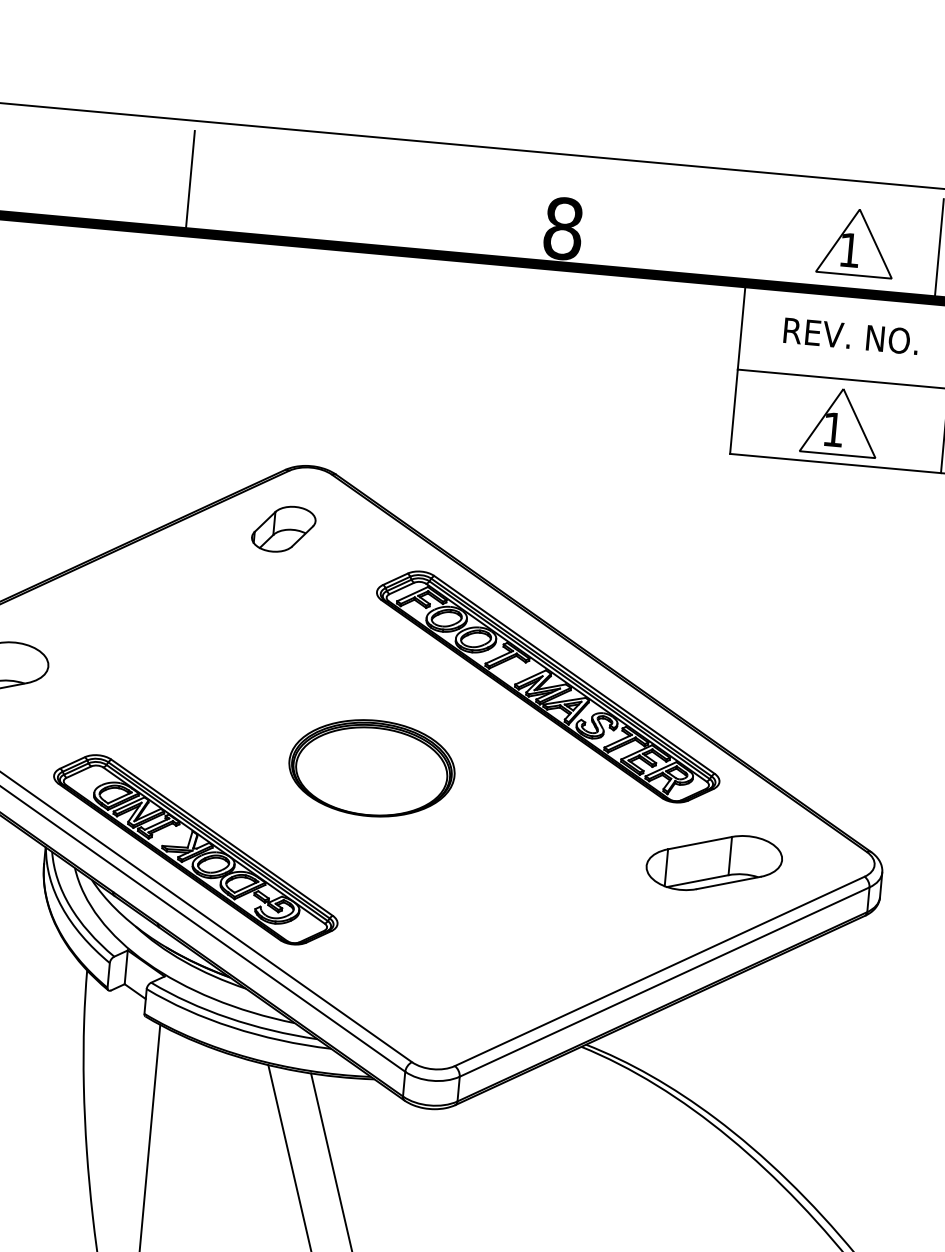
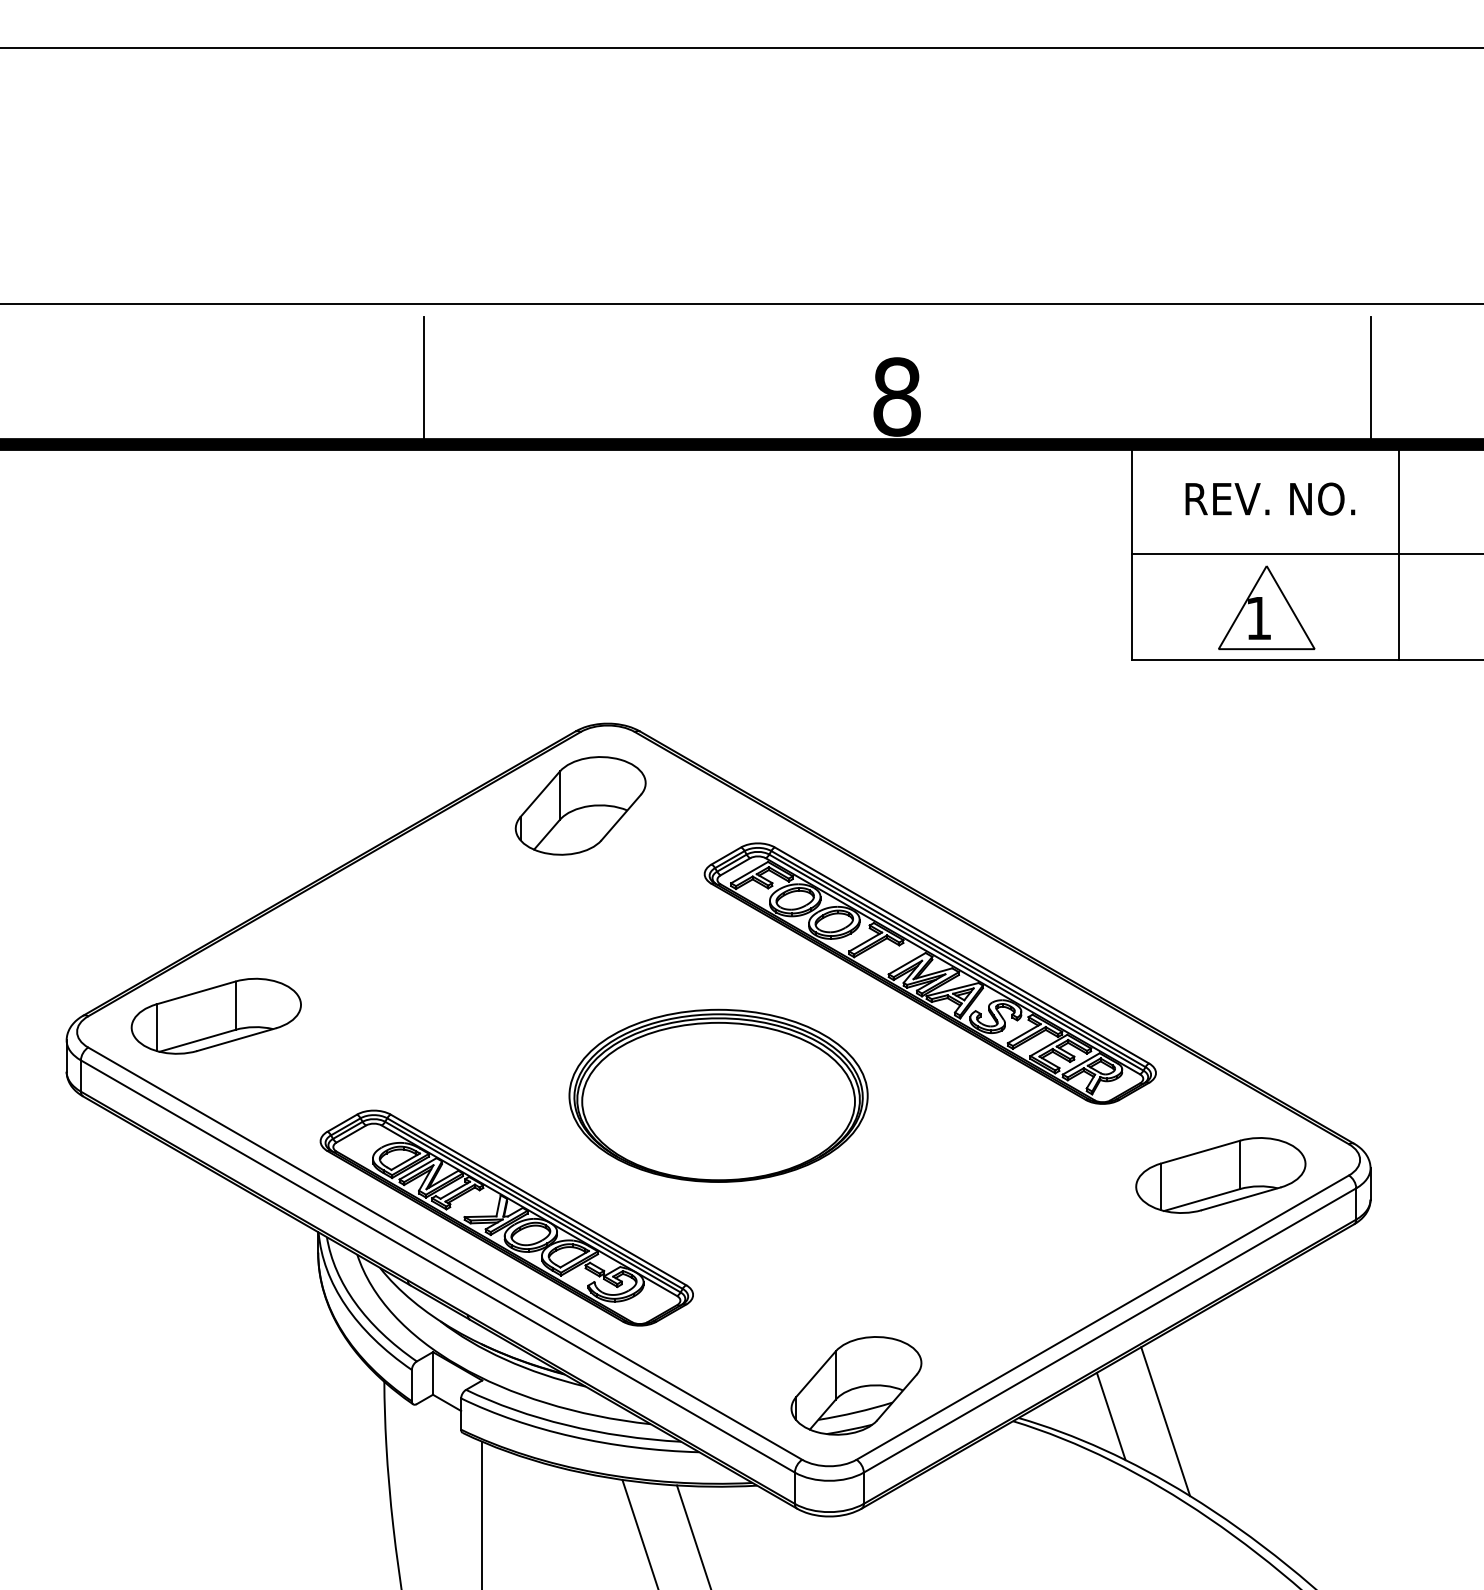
part: (856, 242) -> (1266, 380), removed
part: (283, 528) -> (580, 805), size x1.67
part: (371, 768) -> (718, 1095), size x1.43
part: (714, 863) -> (1220, 1175), moved
part: (460, 1007) -> (856, 1385), added
line: (658, 1050) -> (1110, 1416), added
line: (701, 1058) -> (1165, 1421), added

